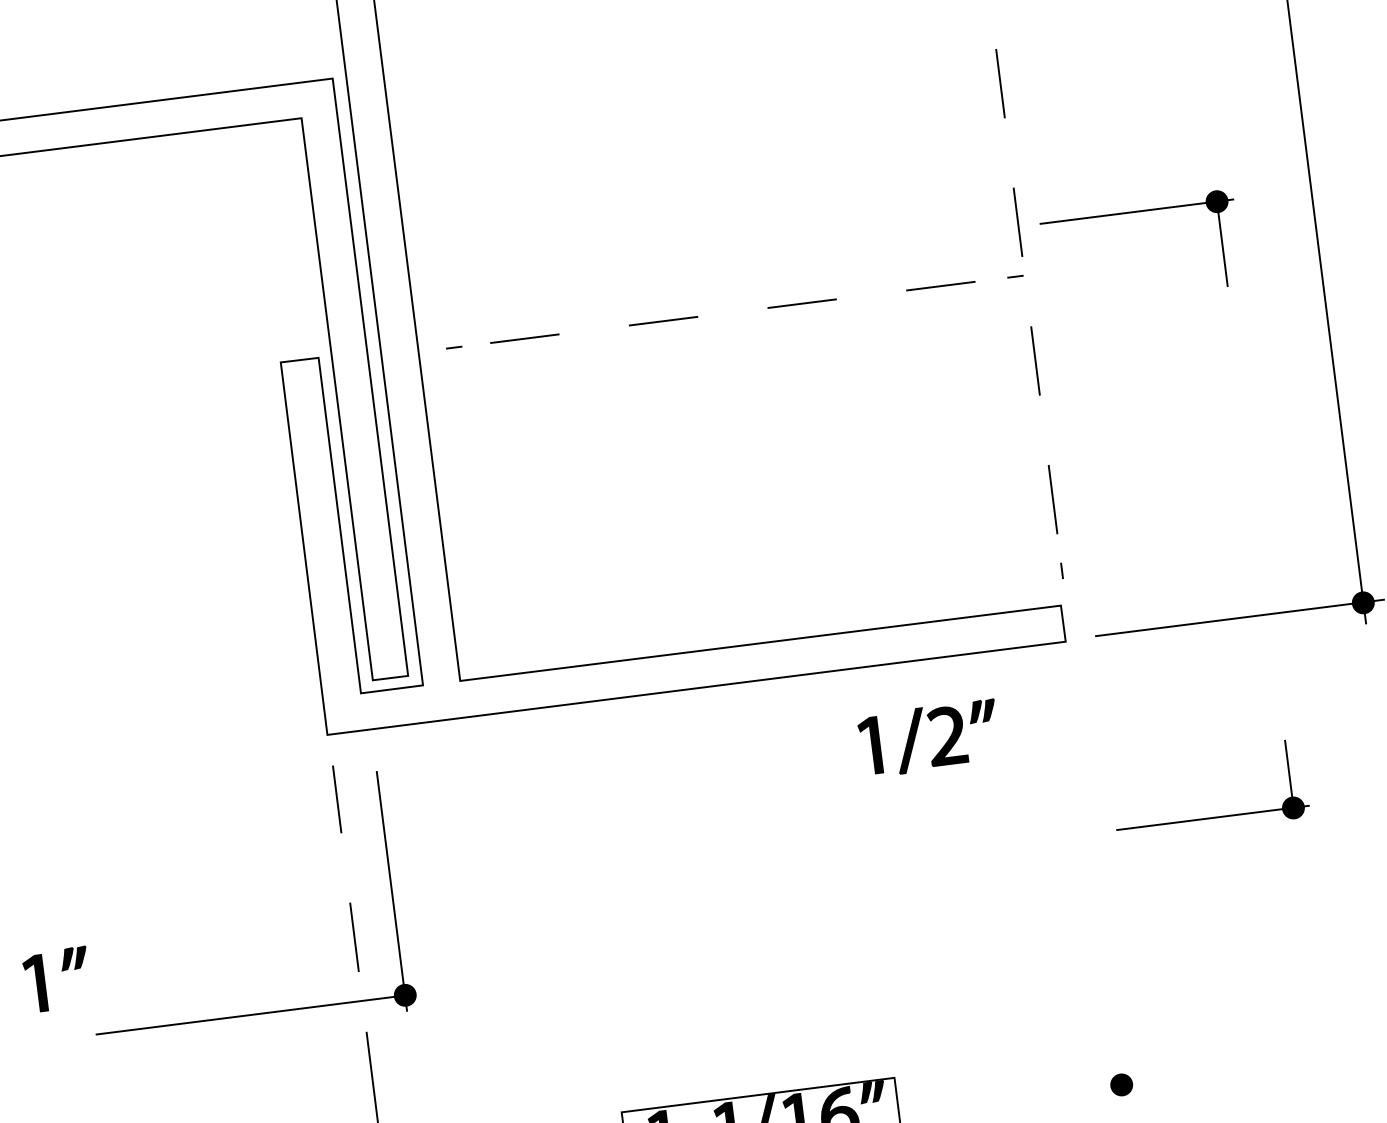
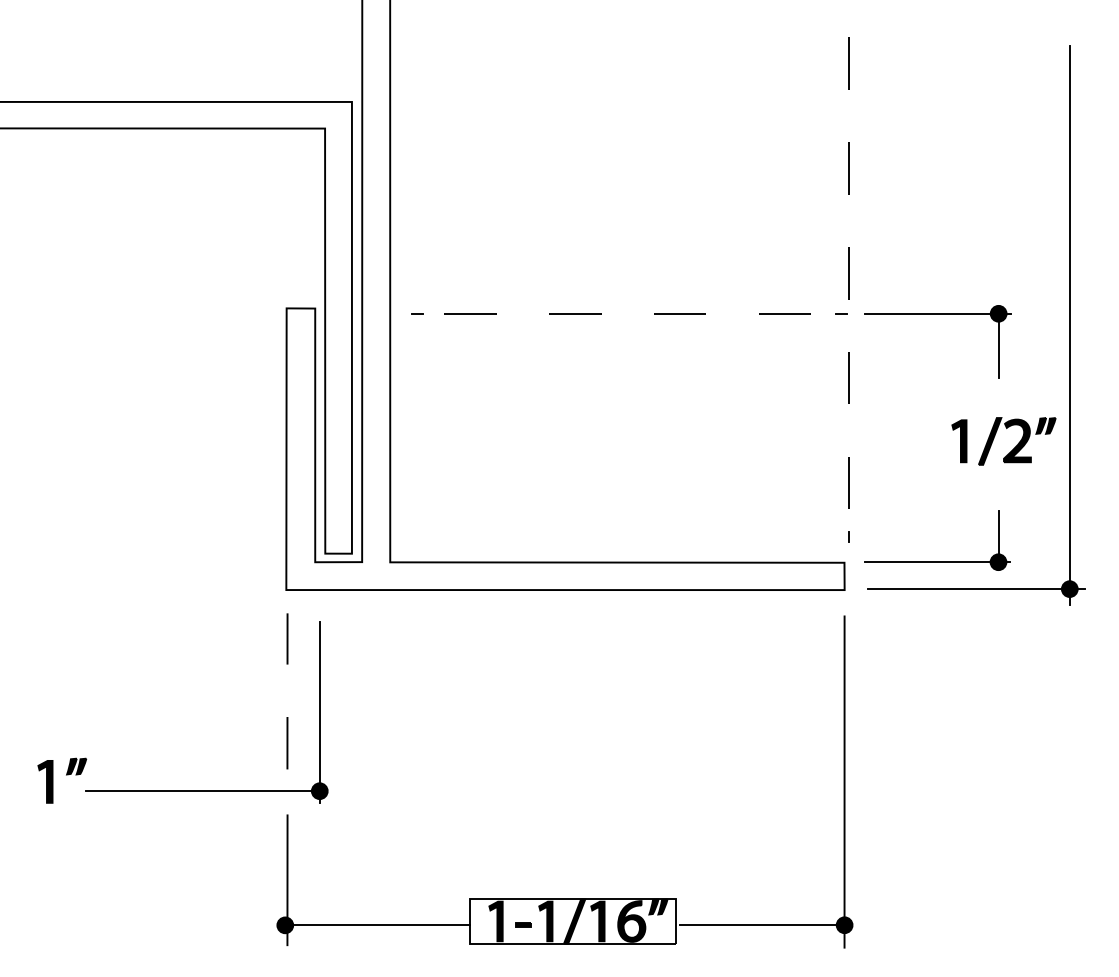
part: (1136, 212) -> (937, 314), moved
part: (917, 733) -> (995, 436), moved
part: (1212, 817) -> (937, 561), moved
line: (1097, 894) -> (844, 781), added
part: (62, 971) -> (66, 775), moved
line: (1009, 1099) -> (759, 925), added

